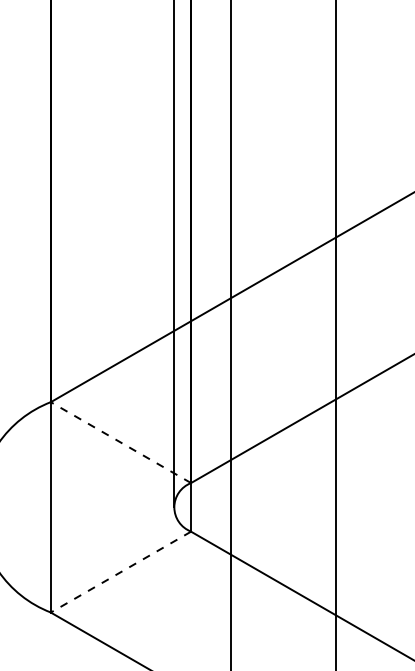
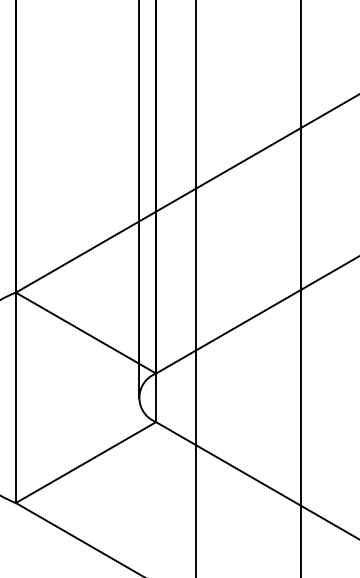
line: (120, 442) -> (85, 332), dashed -> solid
line: (120, 572) -> (85, 462), dashed -> solid

